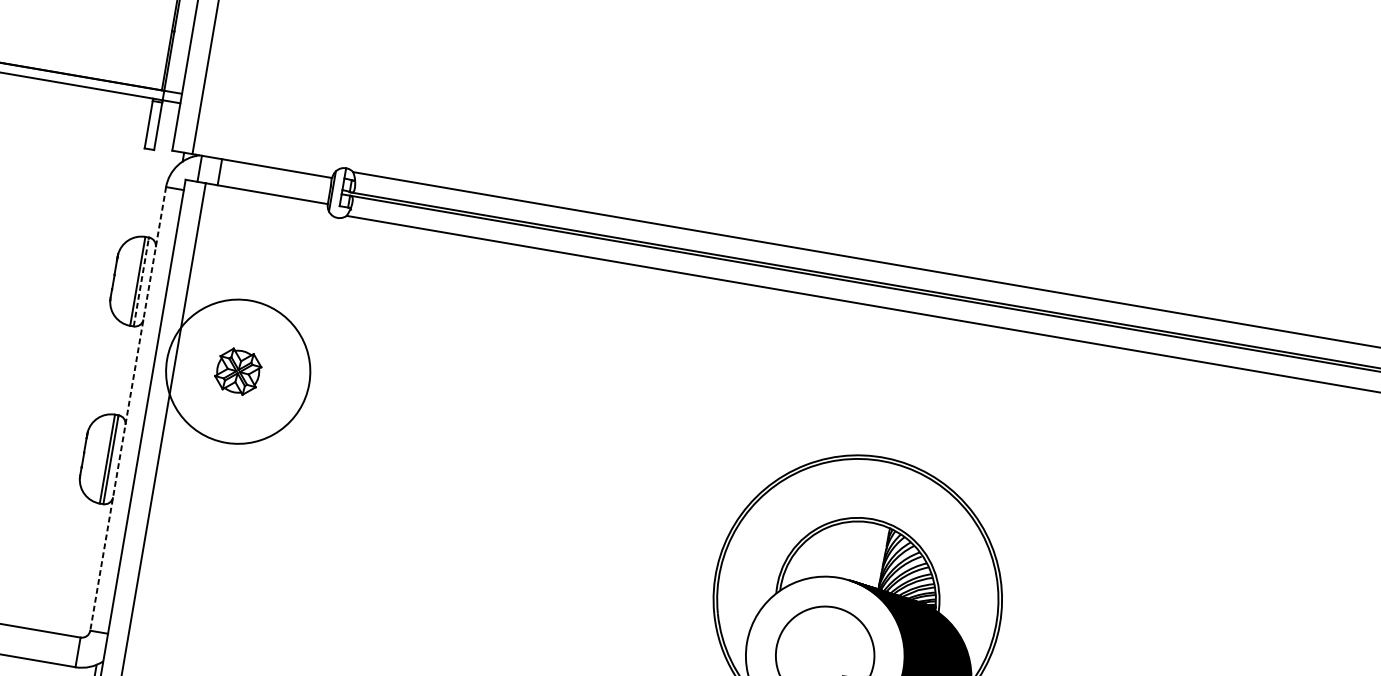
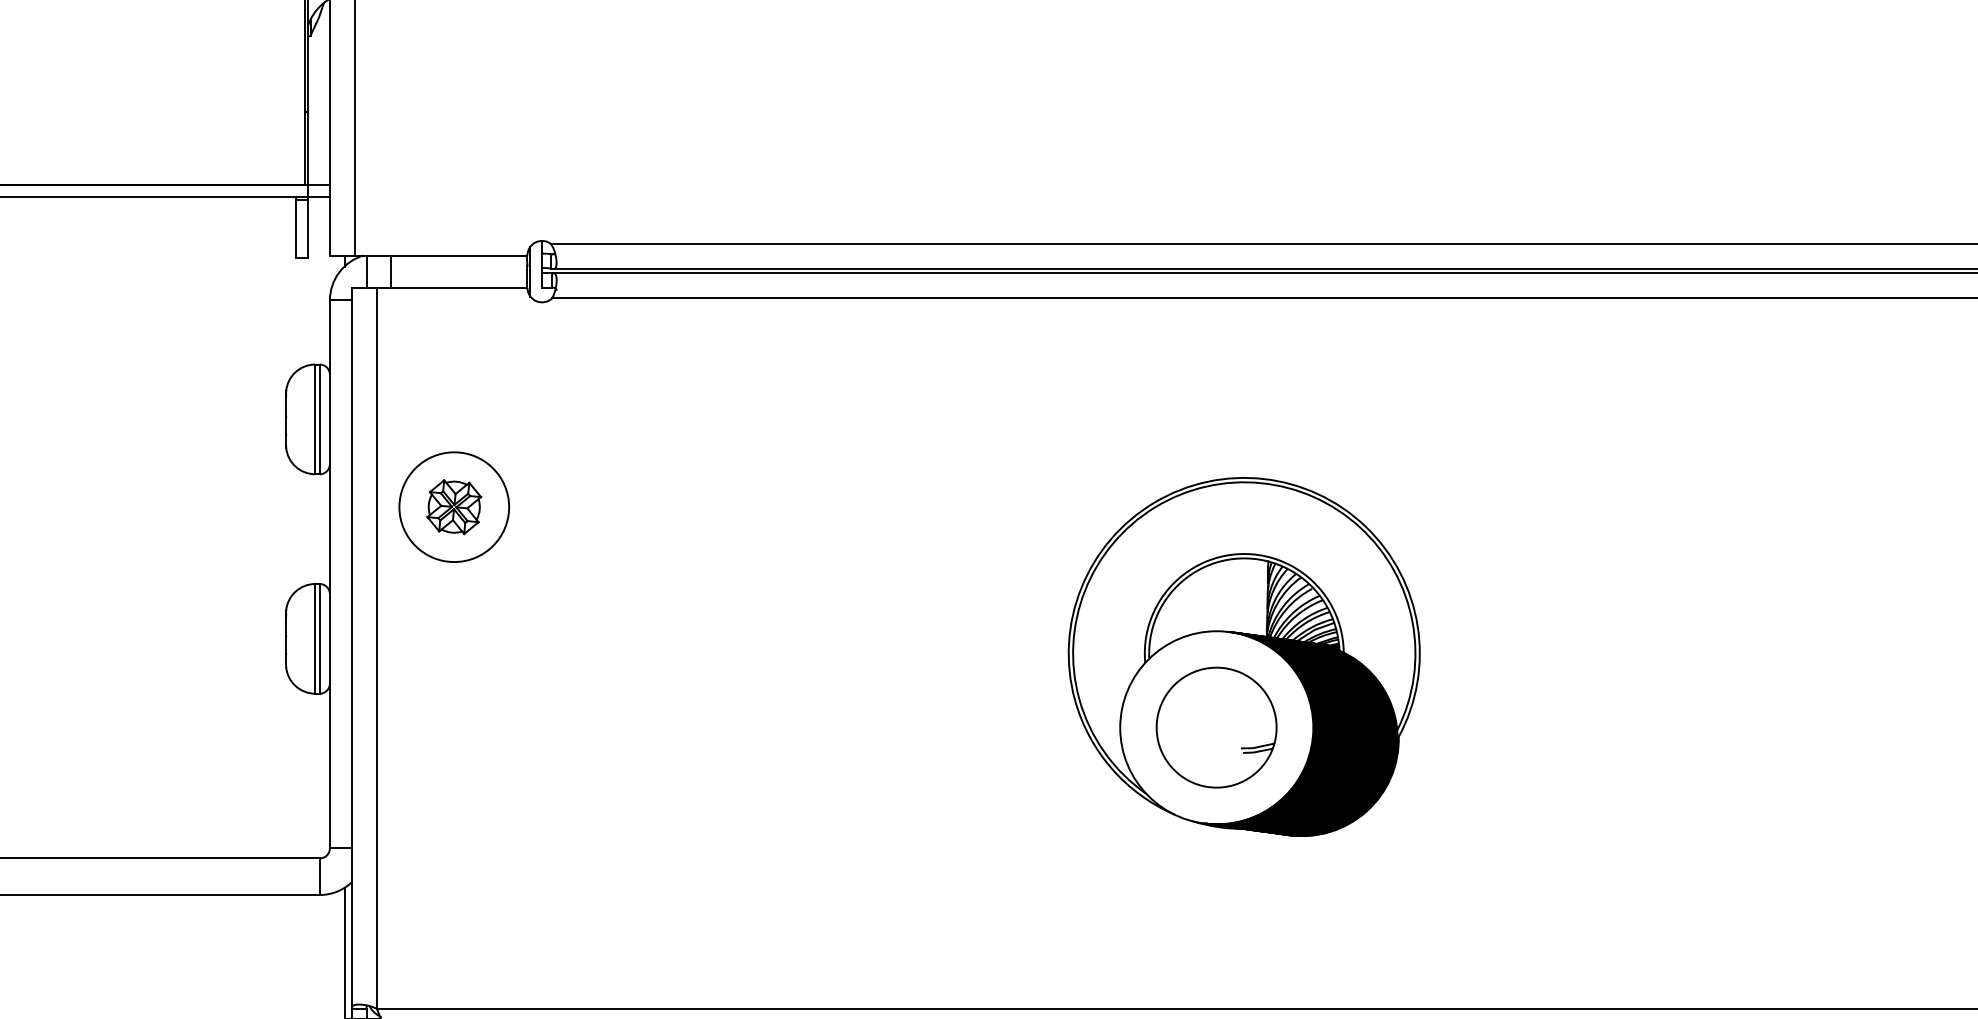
line: (141, 282) -> (319, 419), dashed -> solid
circle: (238, 372) -> (454, 507), size x0.62
line: (127, 408) -> (329, 574), dashed -> solid

